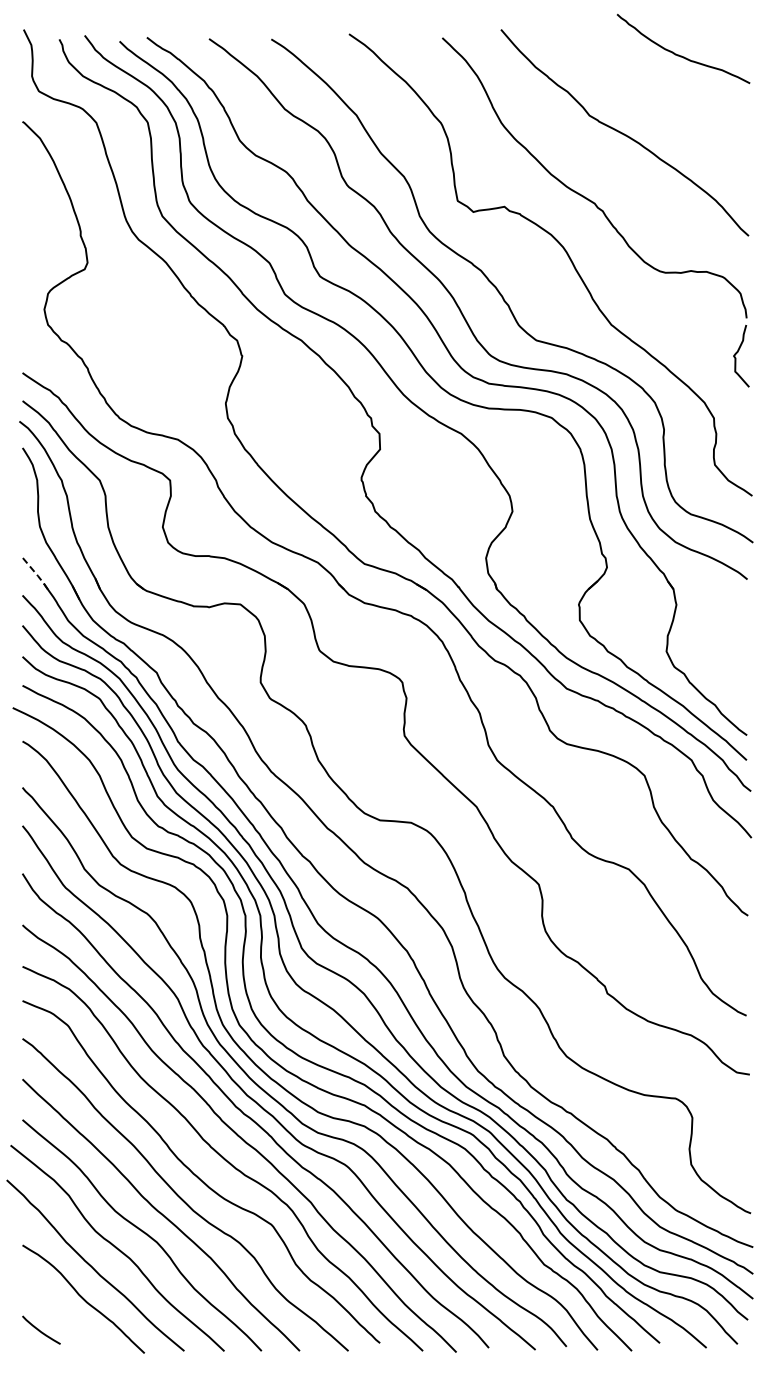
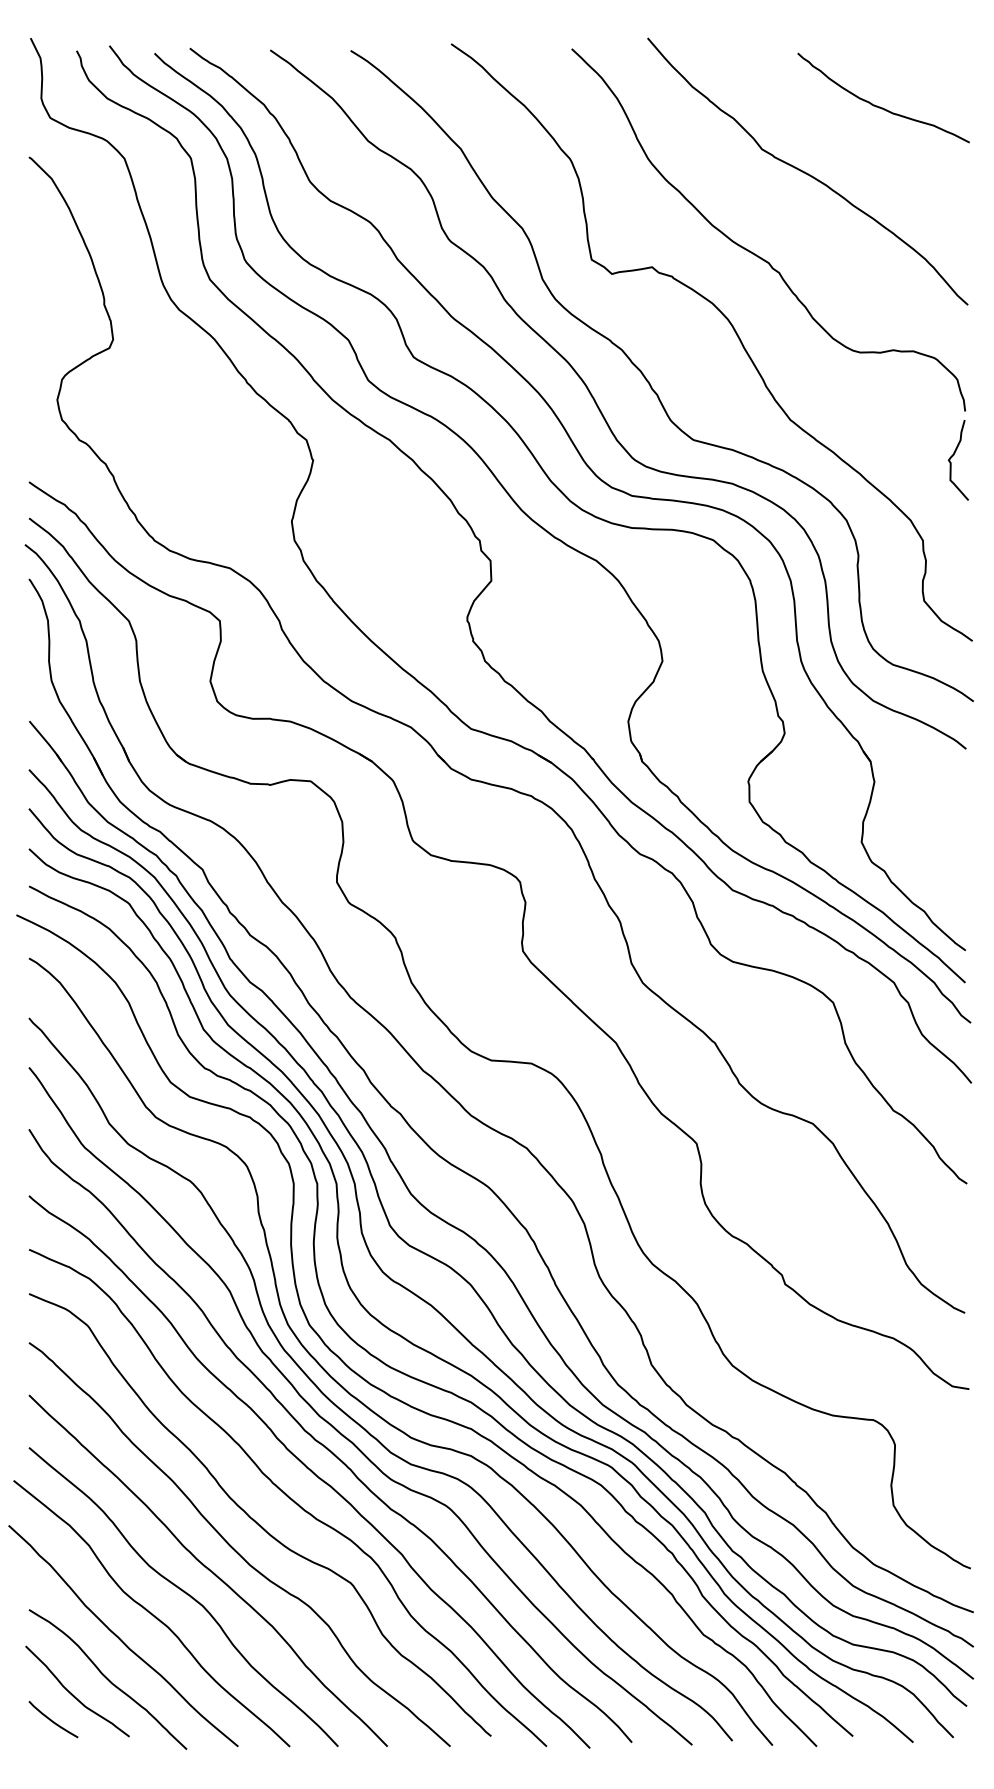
curve: (679, 54) -> (878, 105), moved
line: (36, 573) -> (47, 741), dashed -> solid
curve: (56, 1310) -> (72, 1694), added

